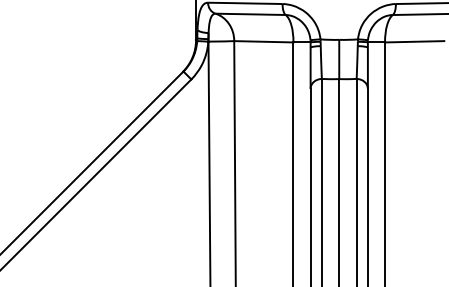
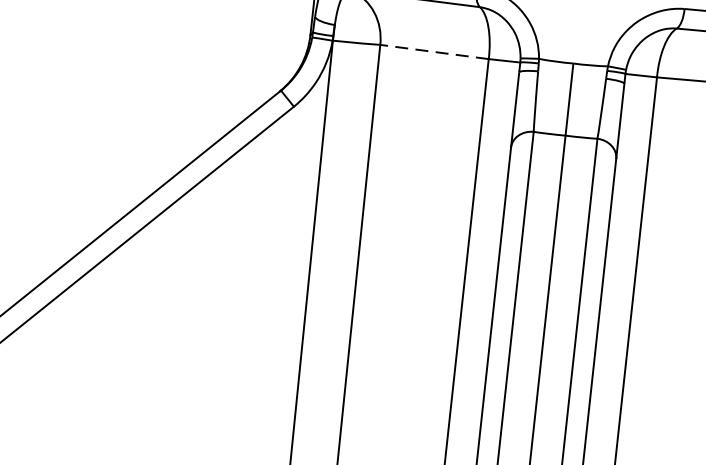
line: (263, 41) -> (433, 51), solid -> dashed

